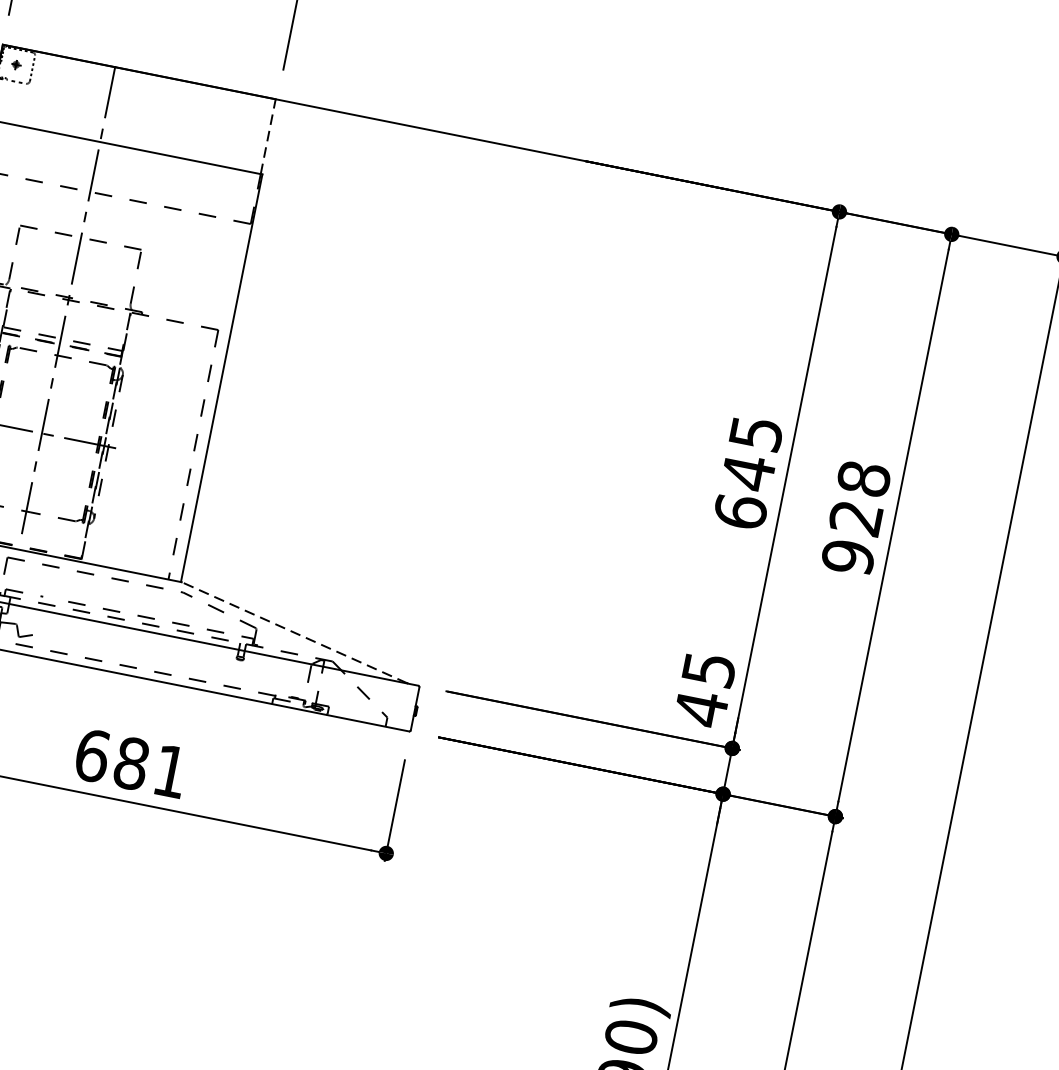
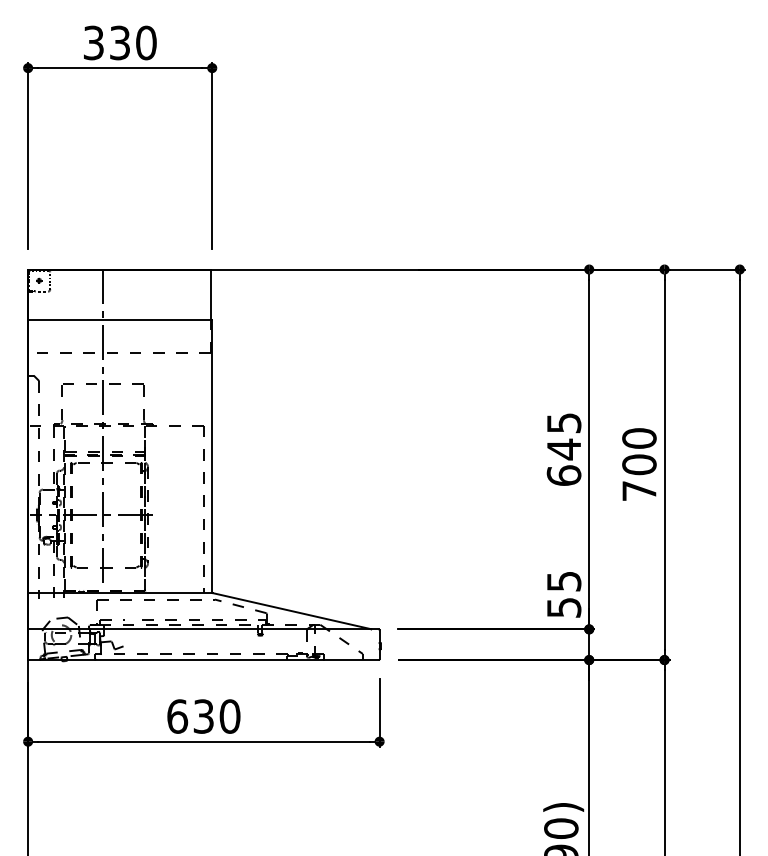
line: (268, 136) -> (211, 294), dashed -> solid
text: (856, 517) -> (639, 464), 928 -> 700
line: (293, 633) -> (291, 611), dashed -> solid
text: (701, 708) -> (564, 607), 45 -> 55
text: (150, 767) -> (216, 716), 681 -> 630

